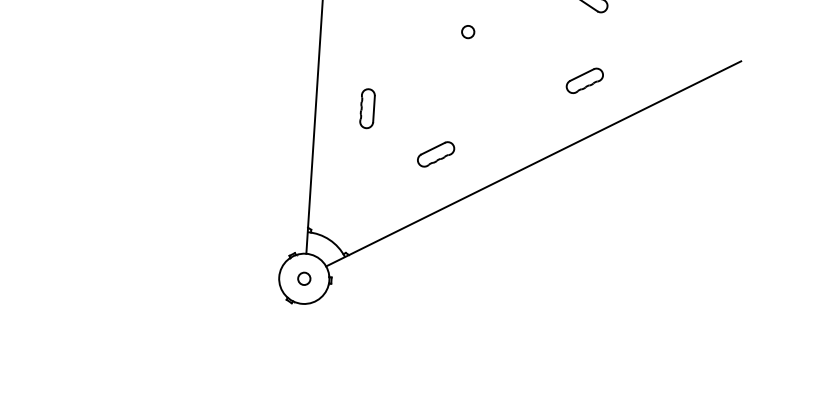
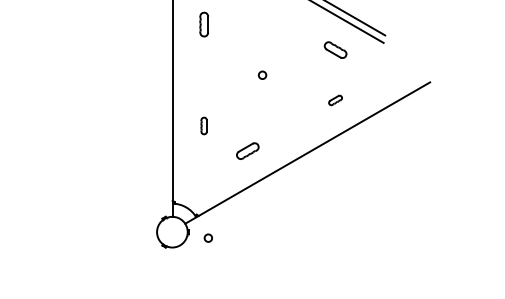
part: (584, 80) -> (335, 100), size x0.6
part: (366, 107) -> (203, 125), size x0.7
circle: (302, 277) -> (207, 237), moved

